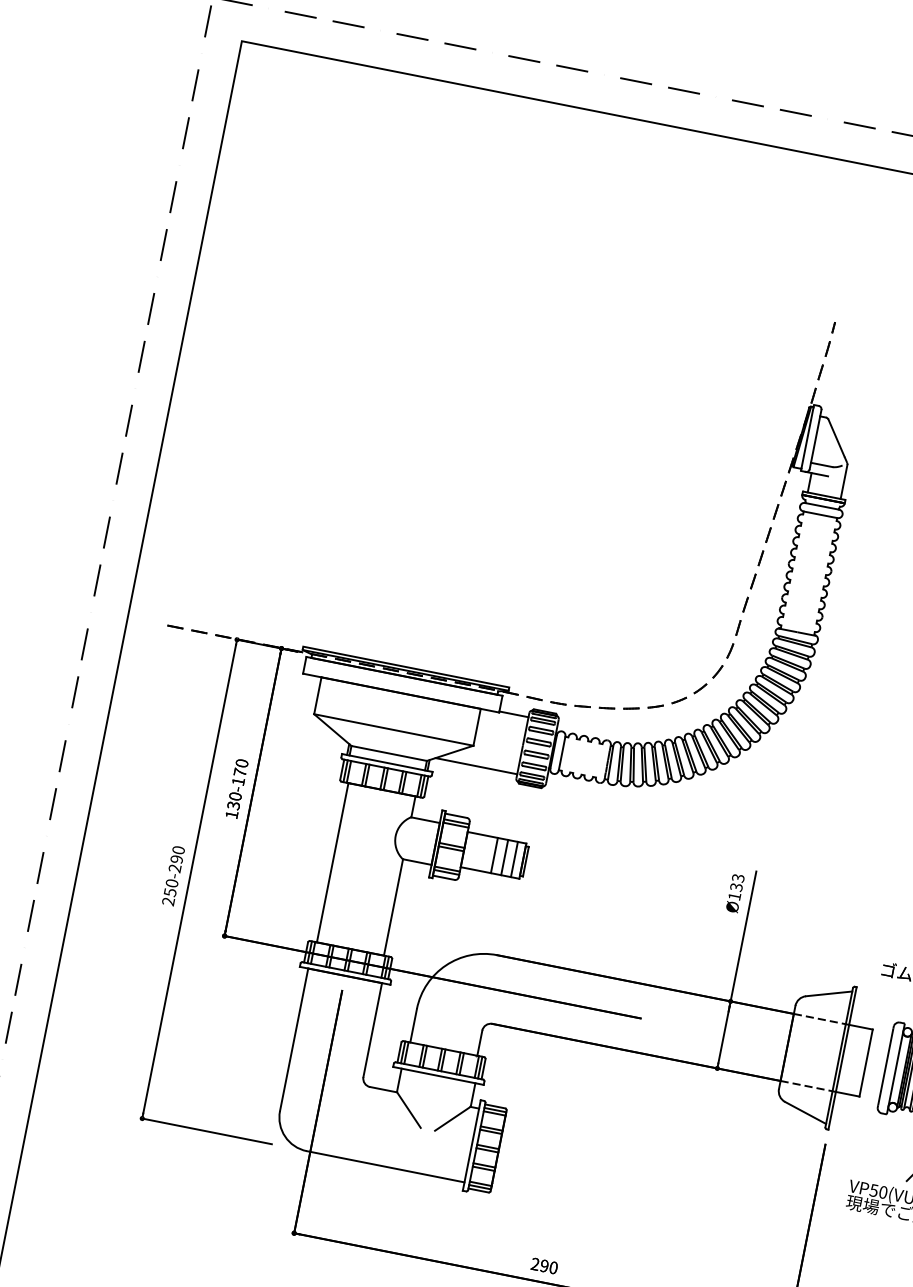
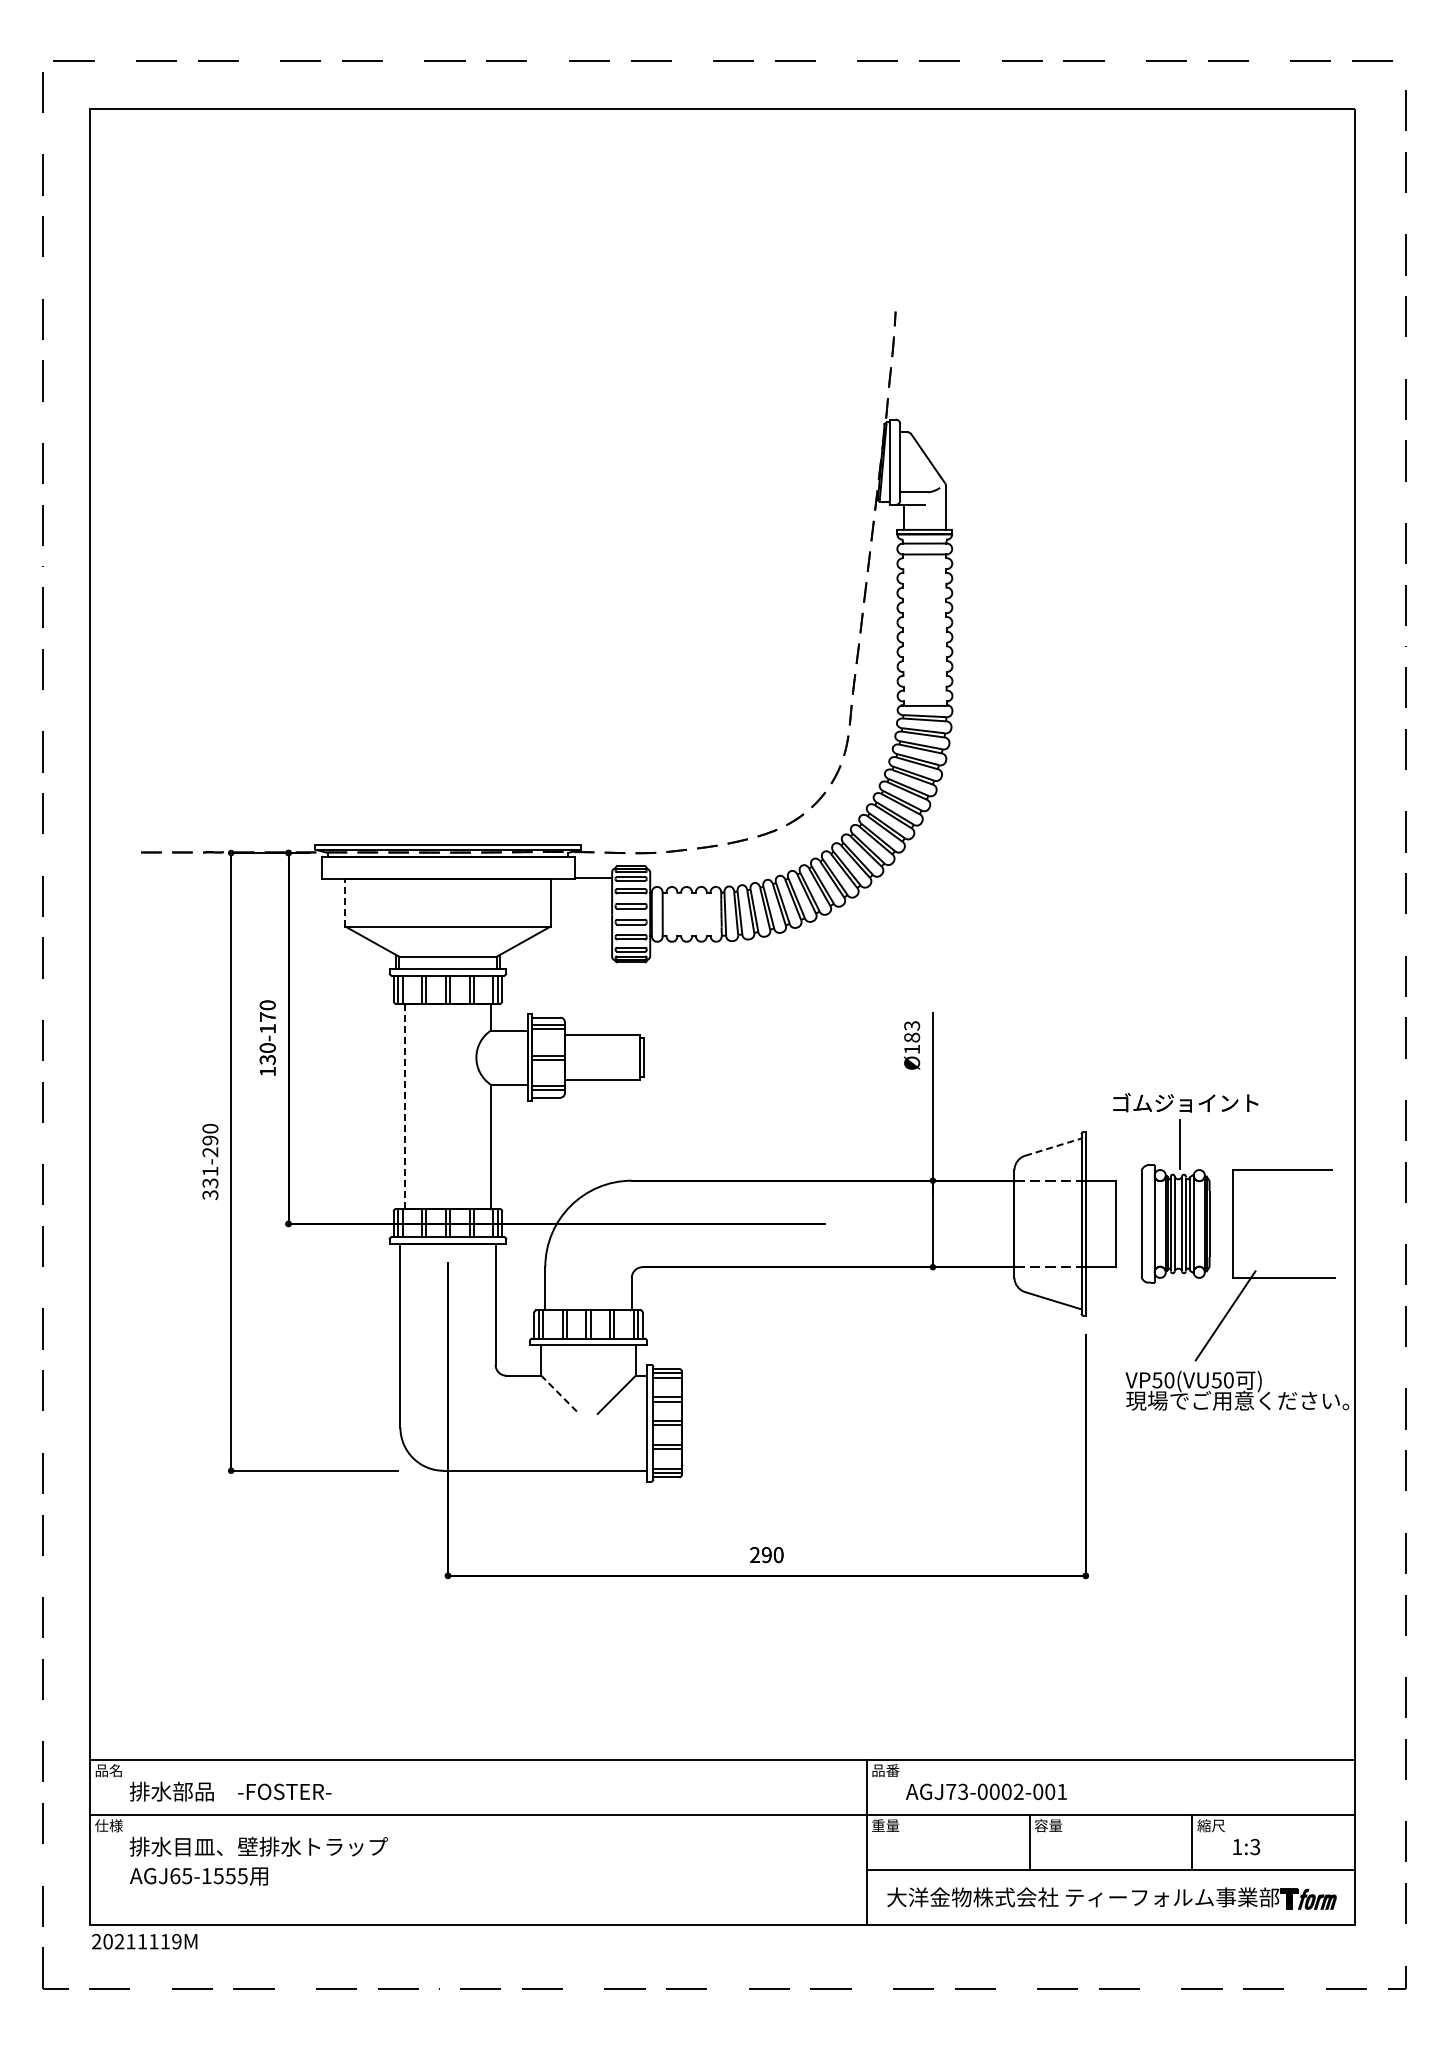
line: (318, 695) -> (345, 902), solid -> dashed
line: (476, 766) -> (559, 951), removed
line: (494, 855) -> (603, 1057), removed
line: (504, 857) -> (616, 1057), removed
line: (514, 859) -> (629, 1057), removed
line: (332, 862) -> (404, 1106), solid -> dashed
text: (736, 887) -> (911, 1037), Ø133 -> Ø183
text: (170, 892) -> (210, 1183), 250-290 -> 331-290
line: (829, 994) -> (1053, 1147), solid -> dashed
line: (409, 1110) -> (560, 1395), solid -> dashed

